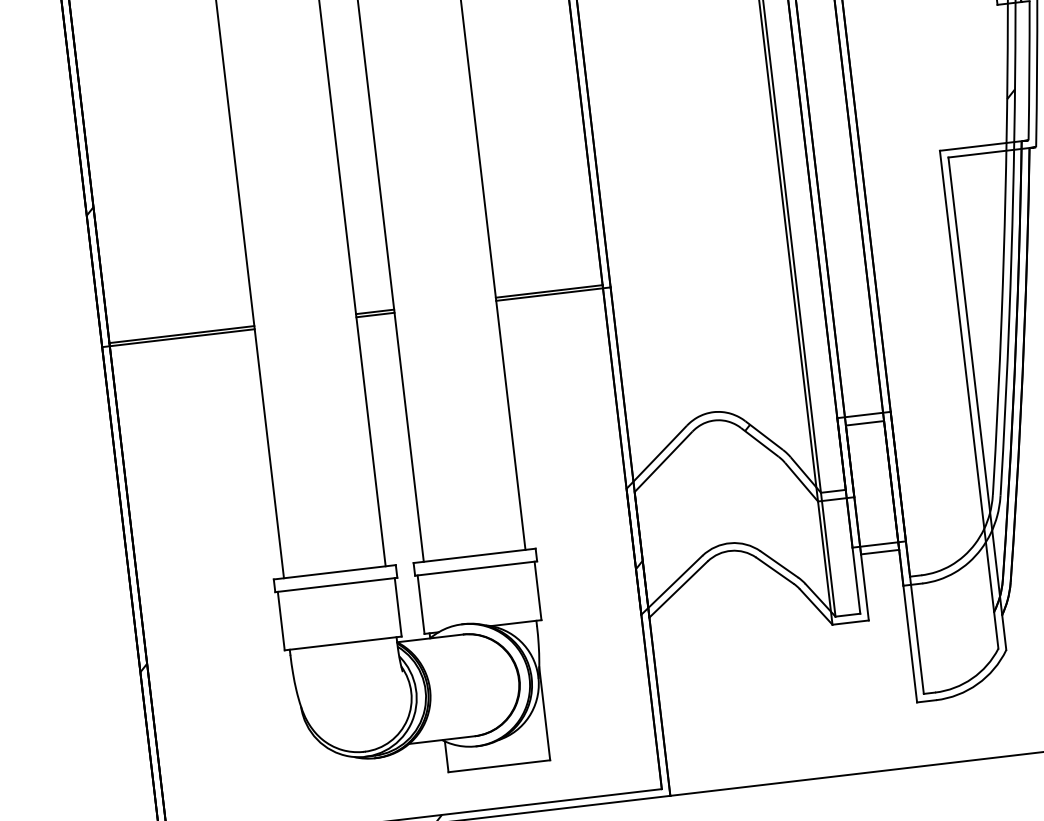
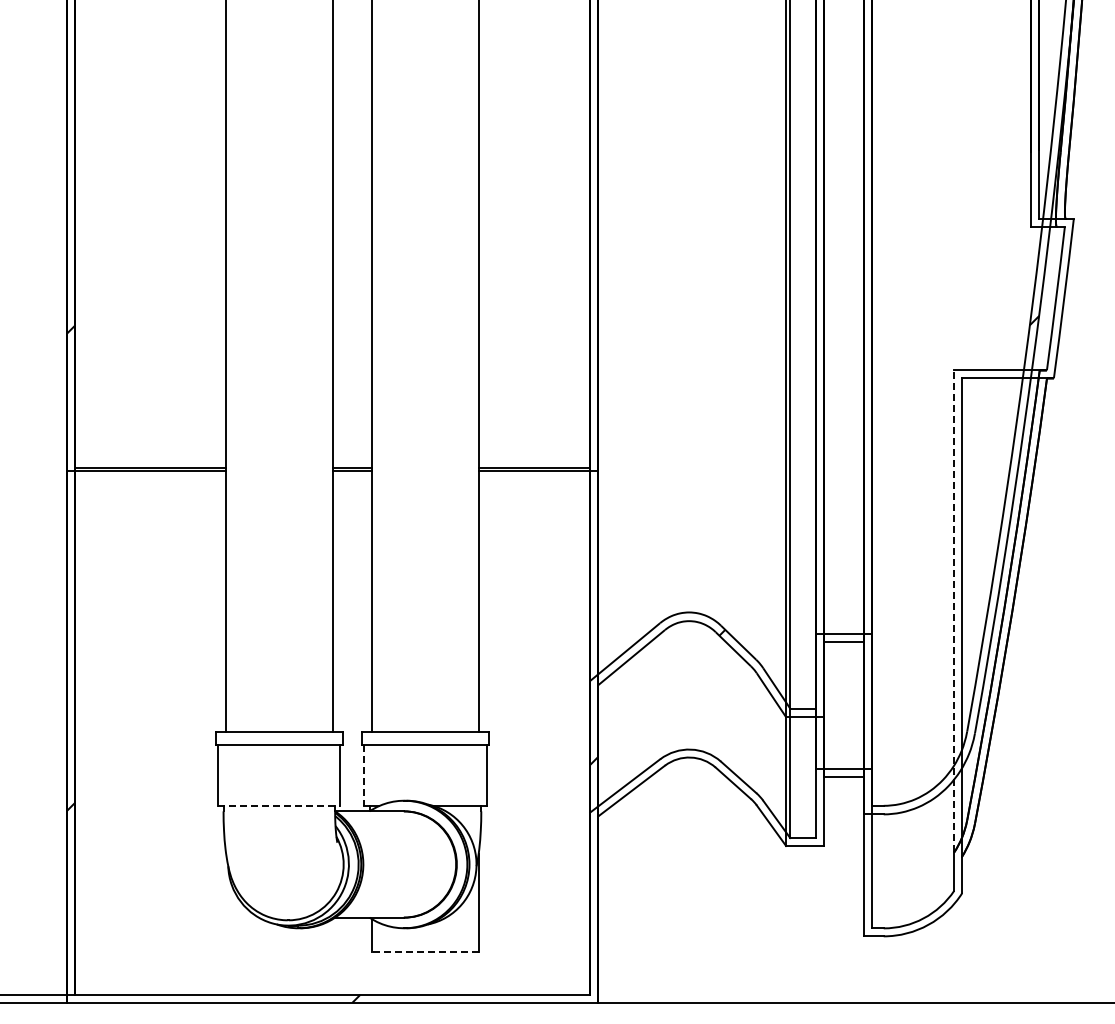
line: (967, 380) -> (954, 610), solid -> dashed
line: (421, 604) -> (364, 775), solid -> dashed
line: (343, 643) -> (279, 806), solid -> dashed
line: (499, 766) -> (425, 951), solid -> dashed

